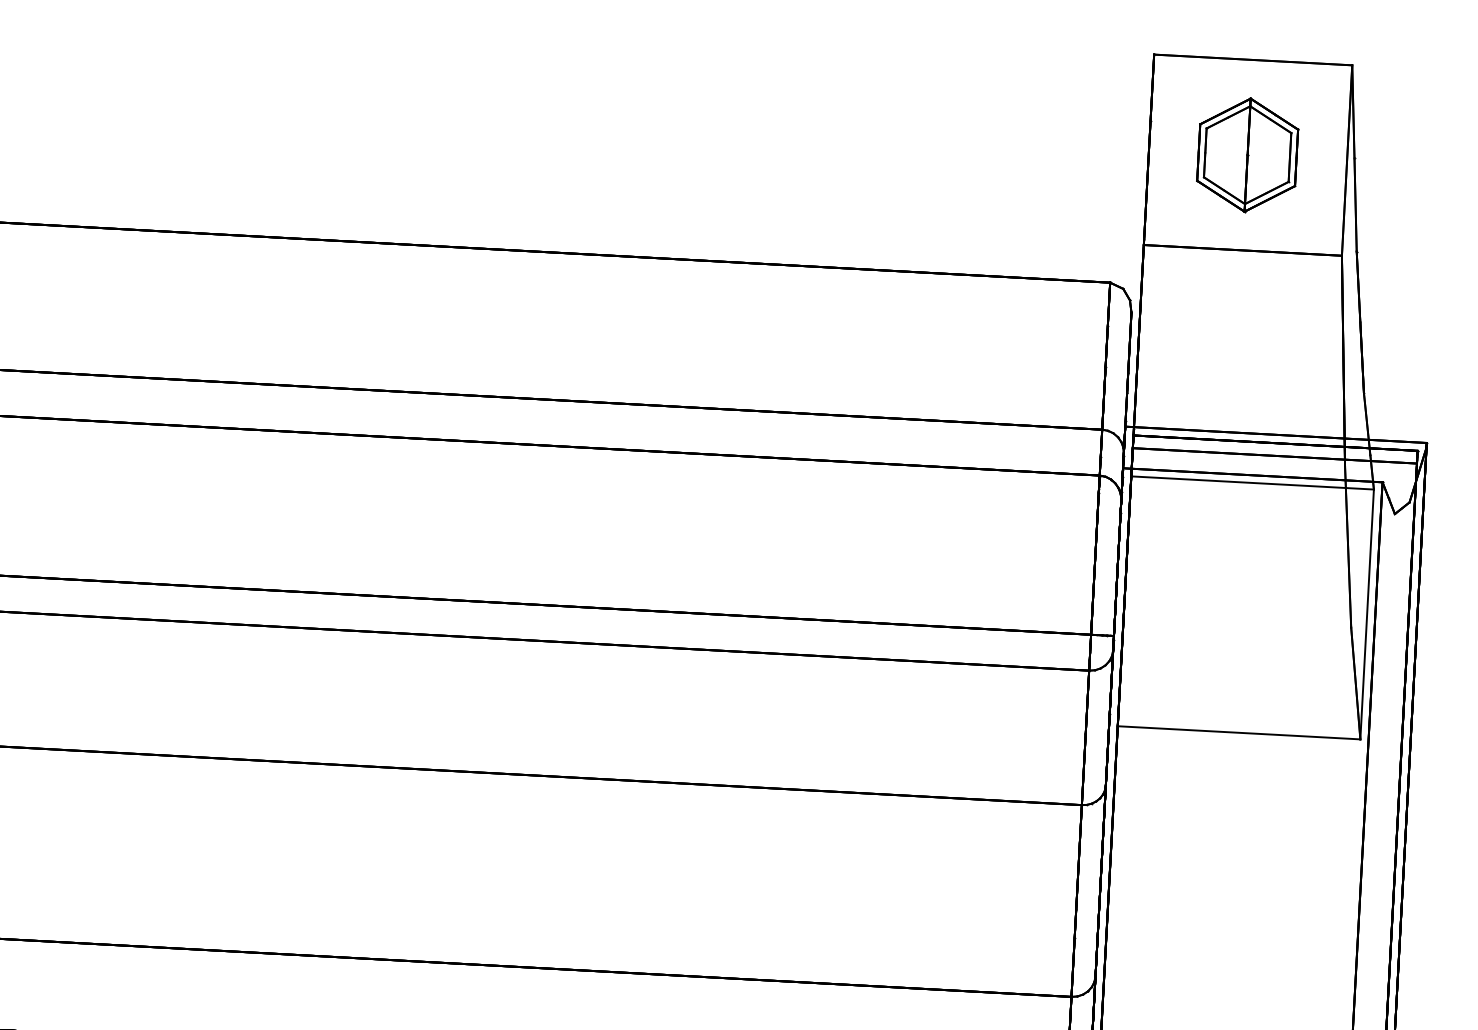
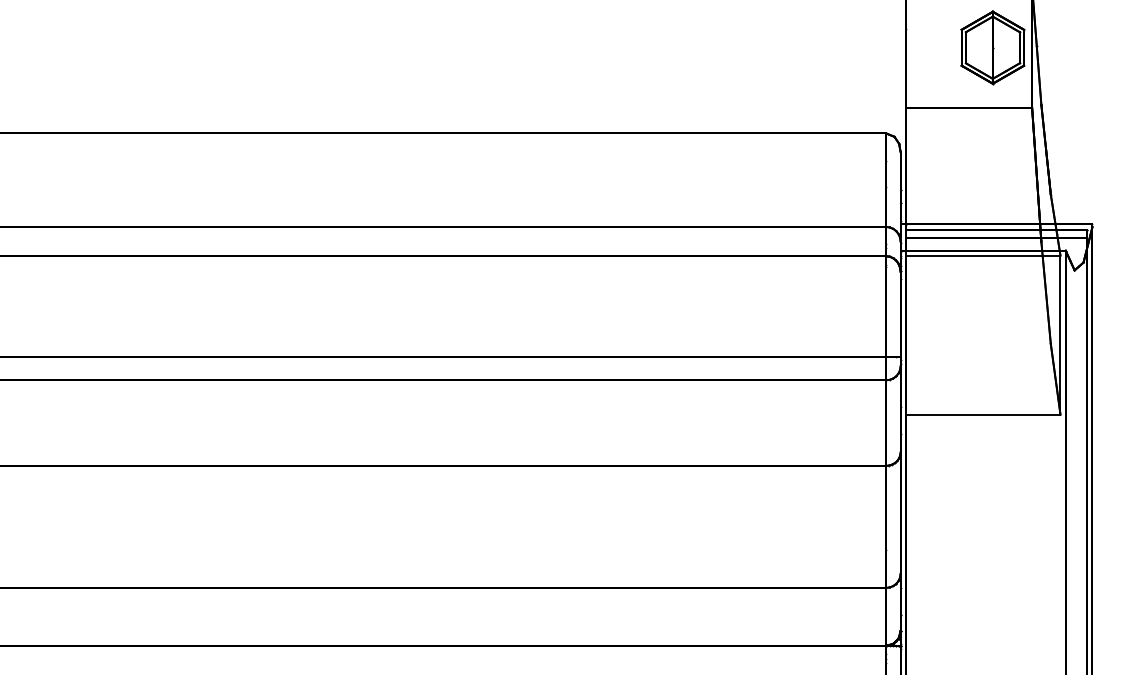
part: (1247, 154) -> (992, 47), moved

